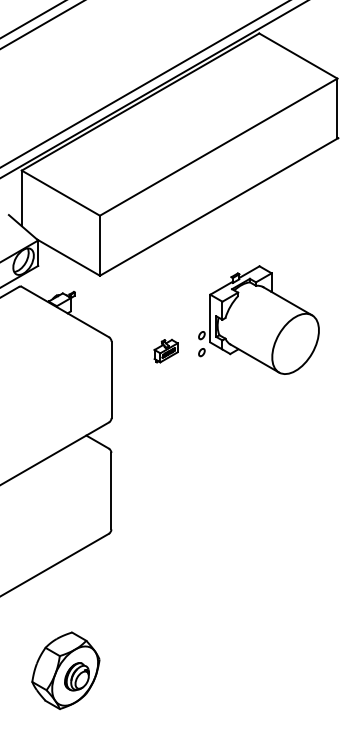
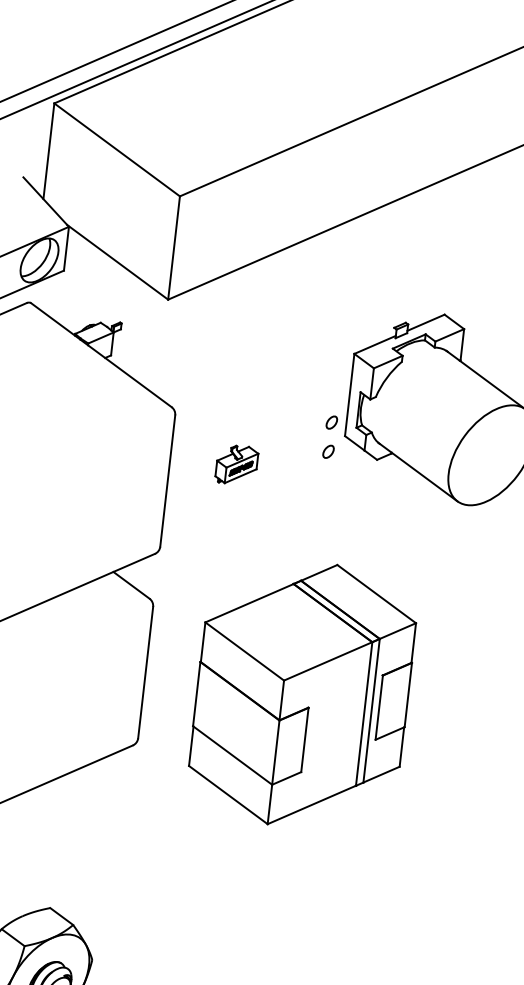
part: (165, 350) -> (235, 463), moved
part: (202, 493) -> (301, 694), added

